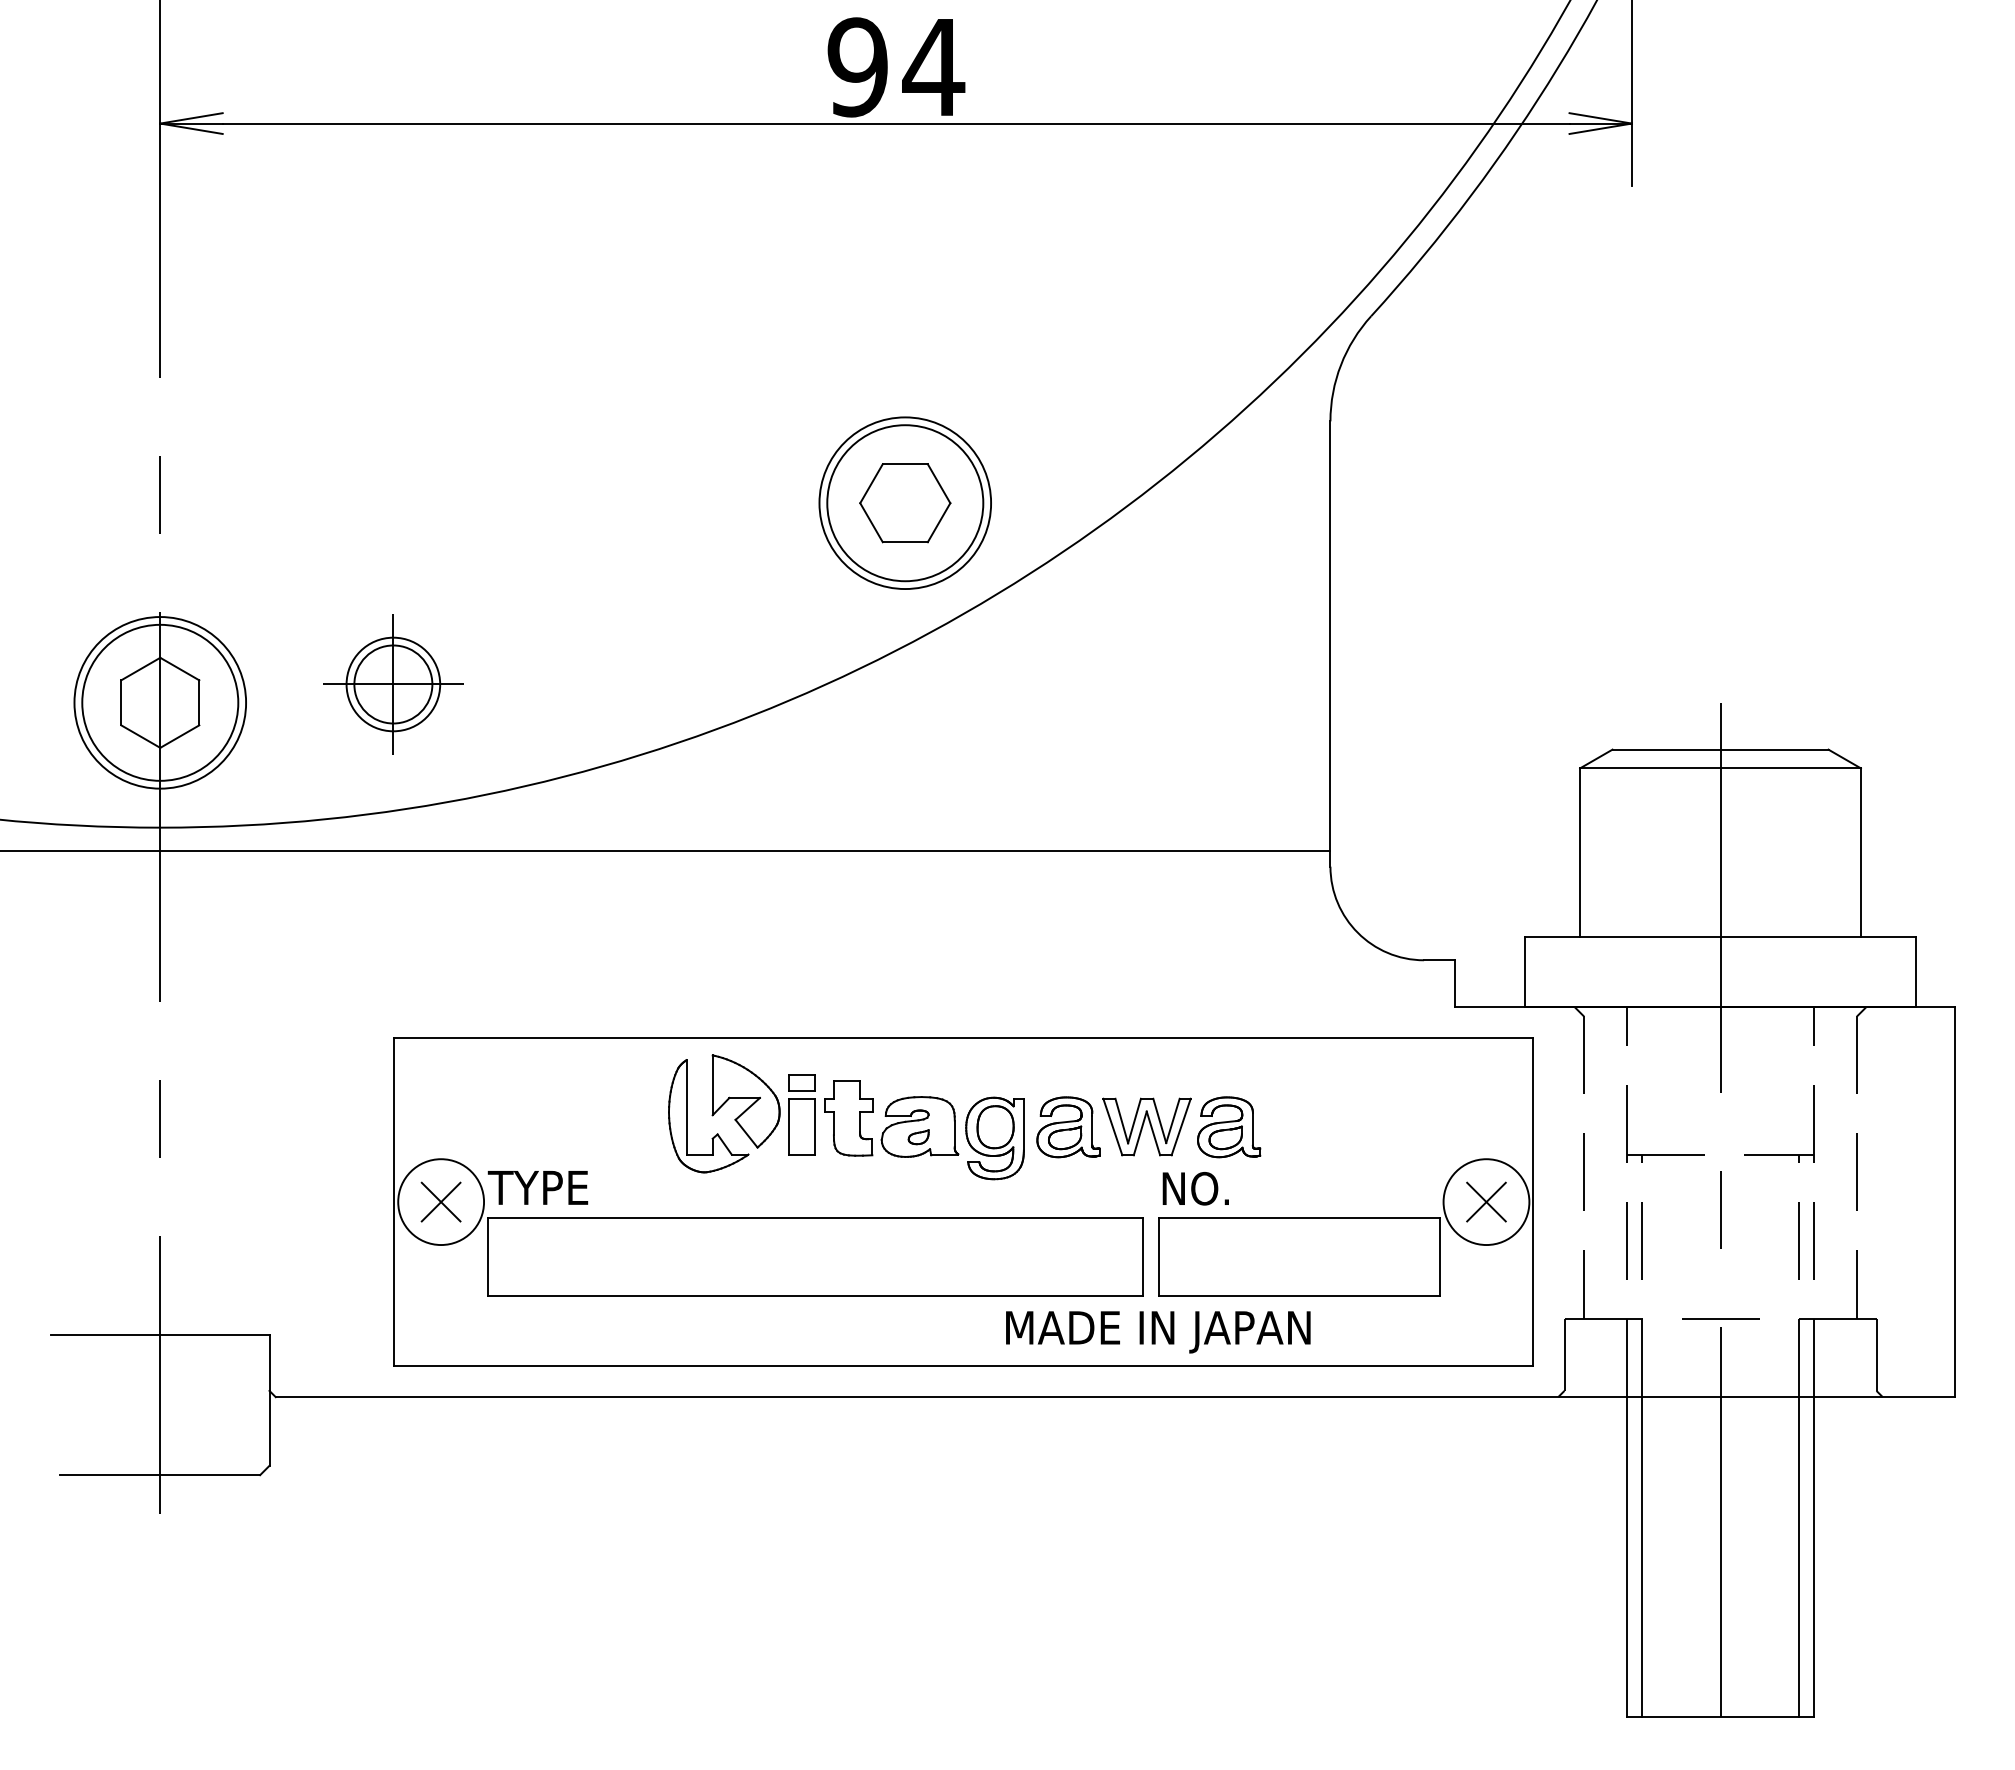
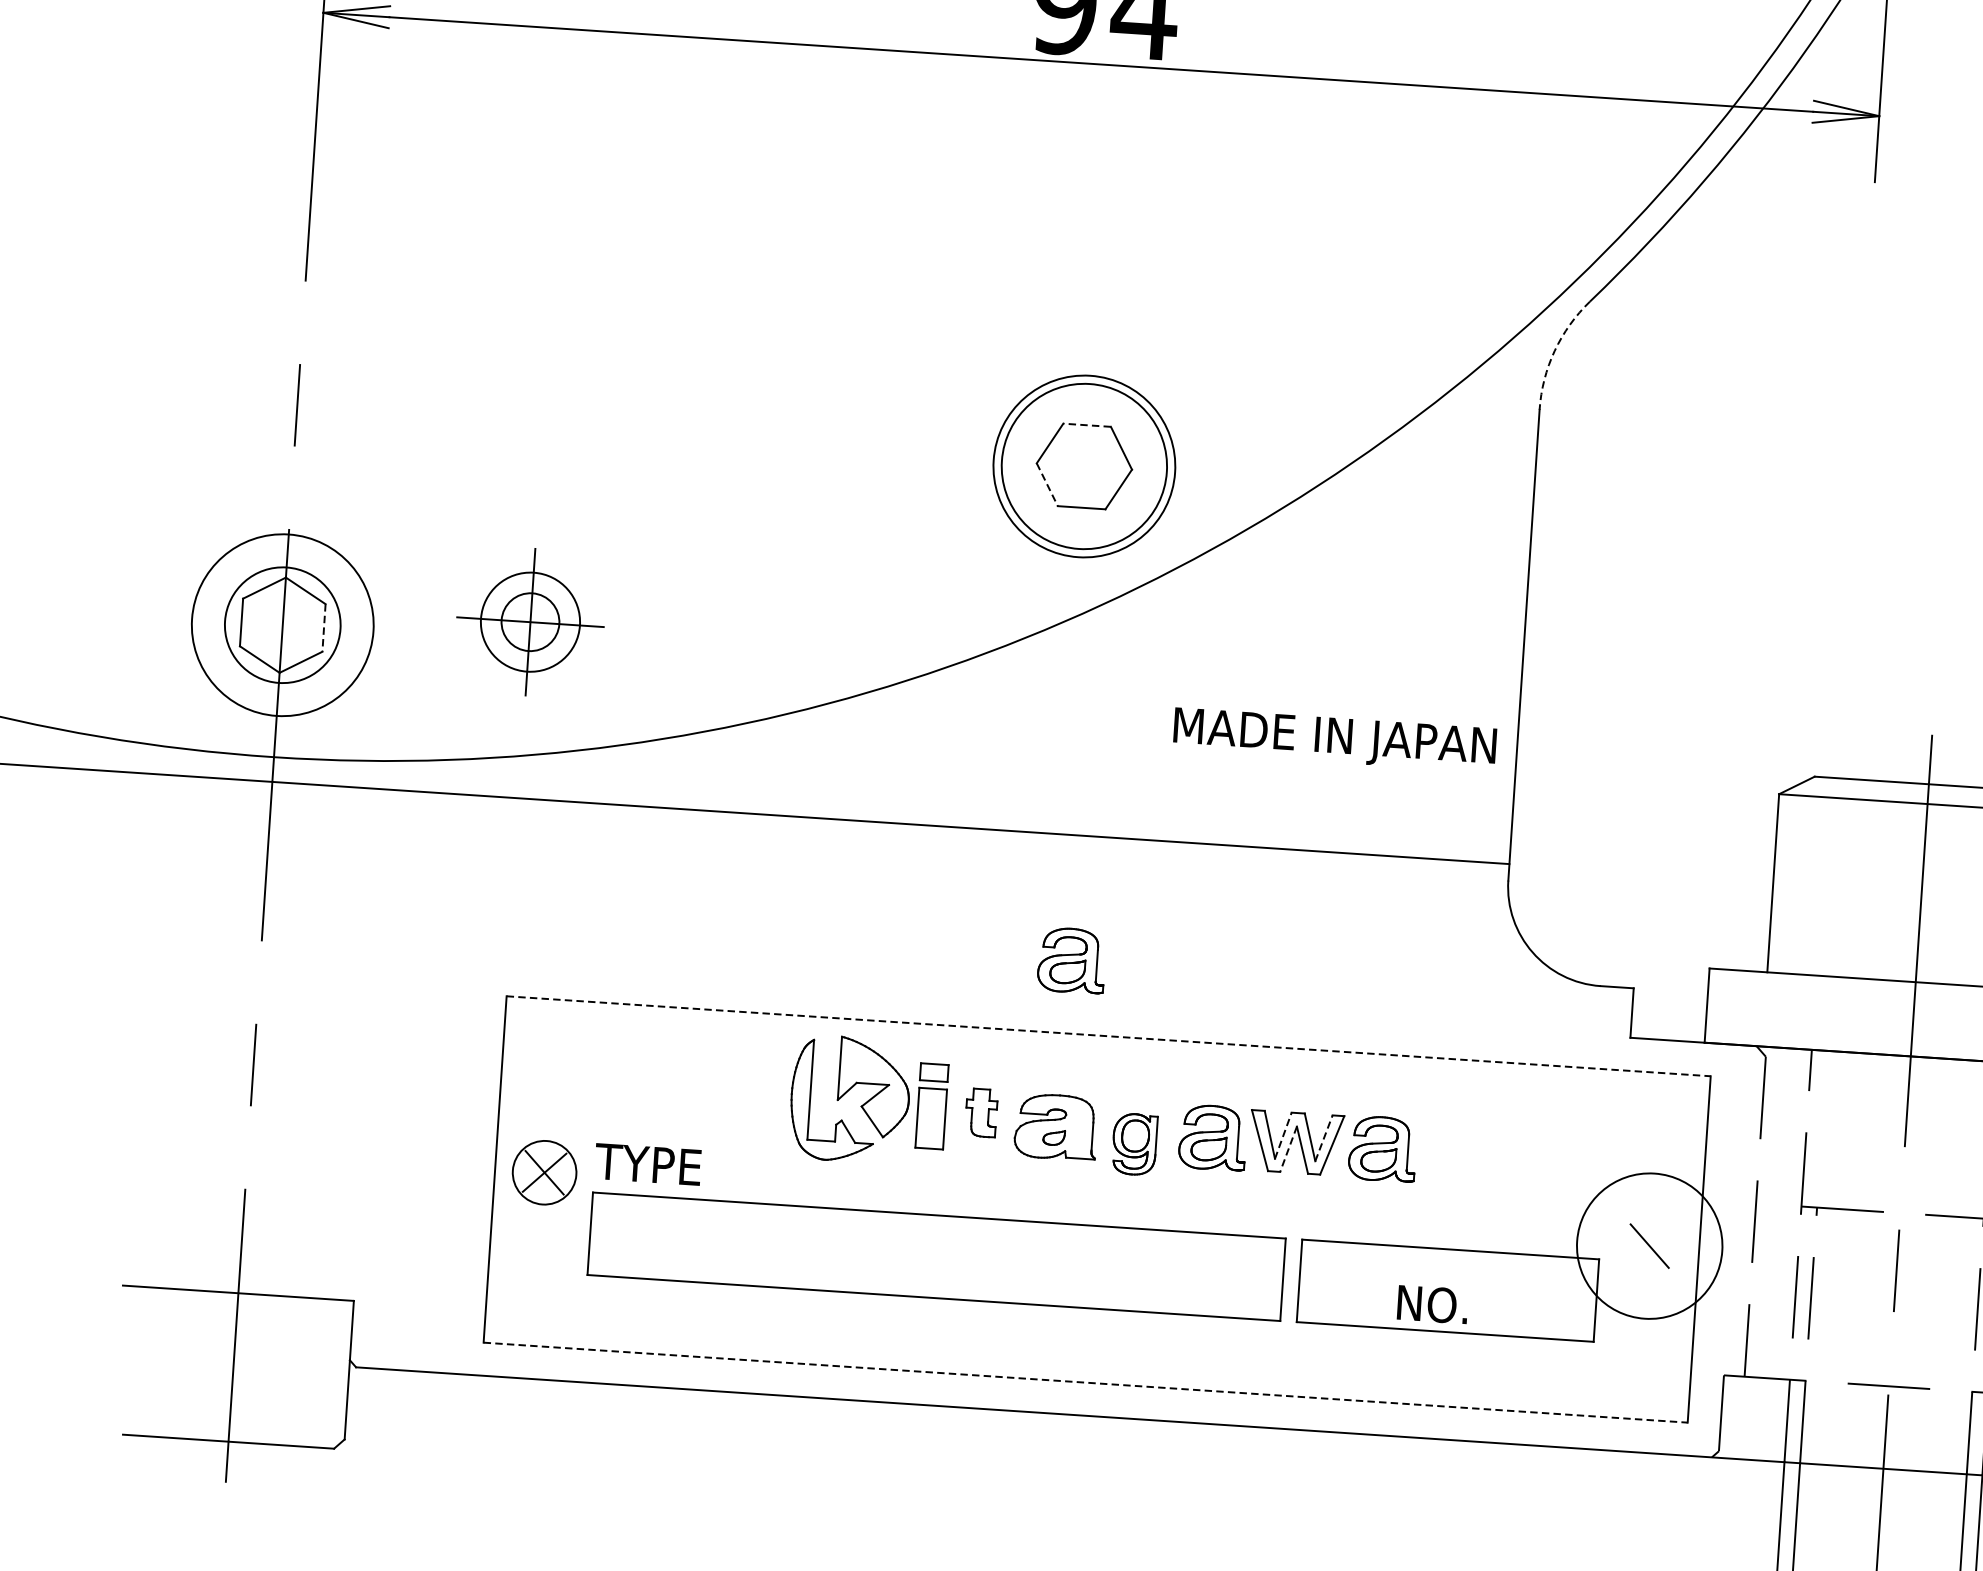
arc: (1340, 365) -> (1554, 351), solid -> dashed
line: (905, 464) -> (1087, 425), solid -> dashed
line: (871, 522) -> (1047, 484), solid -> dashed
circle: (393, 684) -> (530, 622), size x0.7
circle: (160, 702) -> (283, 624), size x0.7
line: (199, 702) -> (324, 627), solid -> dashed
part: (924, 969) -> (1071, 960), added
line: (964, 1038) -> (1109, 1036), solid -> dashed
part: (848, 1118) -> (981, 1112), size x0.6
line: (1134, 1120) -> (1283, 1135), solid -> dashed
line: (1173, 1120) -> (1324, 1137), solid -> dashed
line: (1140, 1133) -> (1288, 1149), solid -> dashed
part: (994, 1138) -> (1134, 1144), size x0.7
text: (1195, 1188) -> (1432, 1304), moved
line: (1486, 1201) -> (1649, 1245), removed
circle: (441, 1202) -> (544, 1173), size x0.7
circle: (1486, 1202) -> (1649, 1246), size x1.6
text: (1158, 1332) -> (1335, 740), moved
line: (964, 1365) -> (1086, 1382), solid -> dashed

